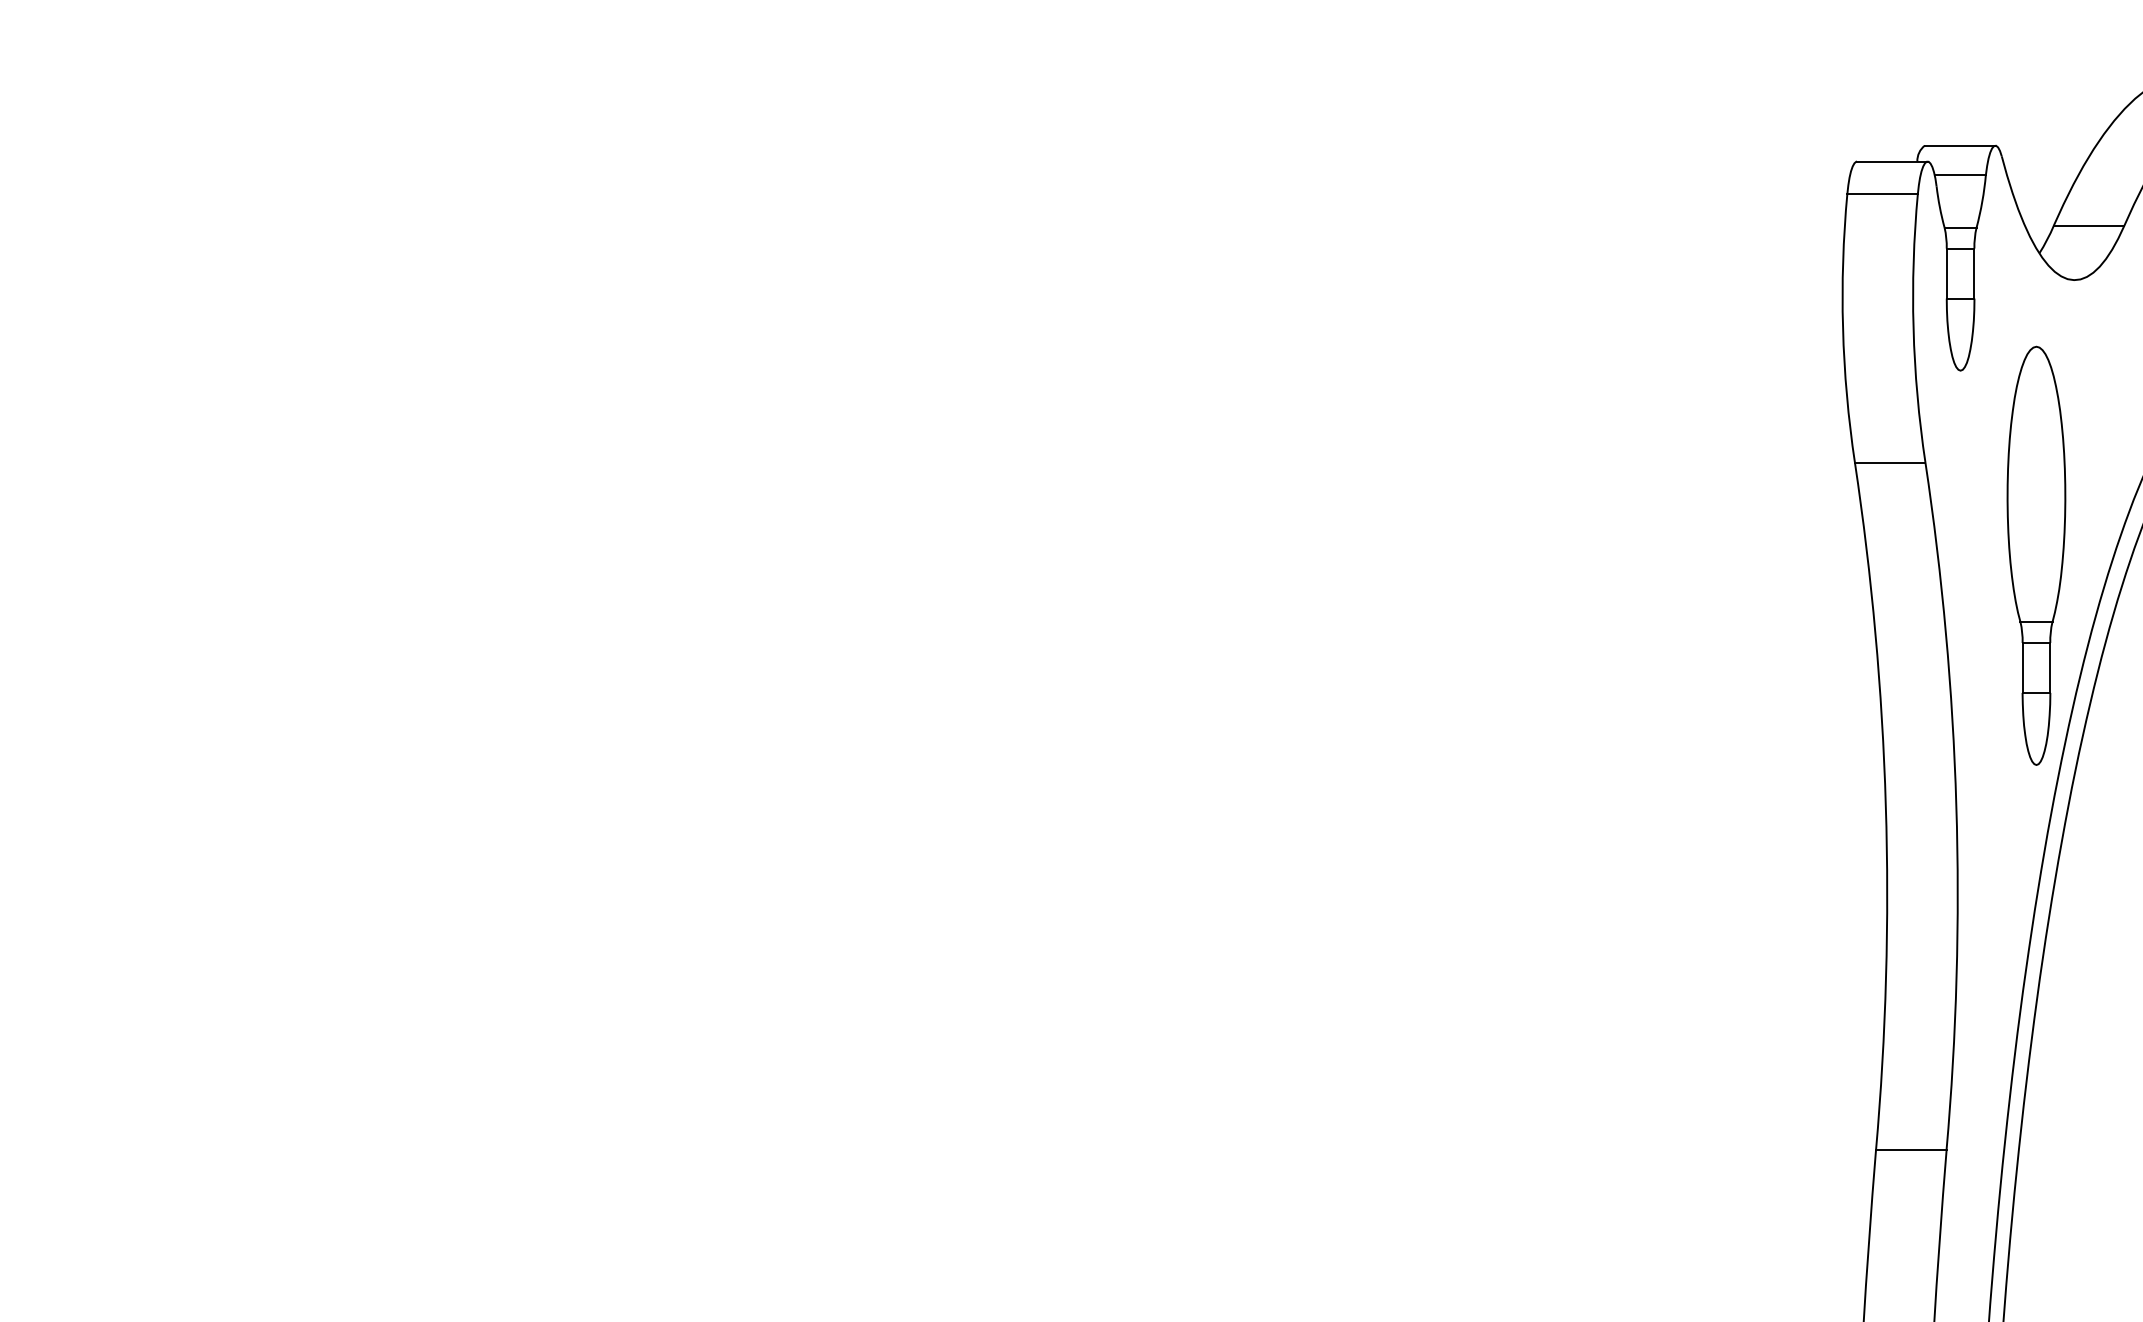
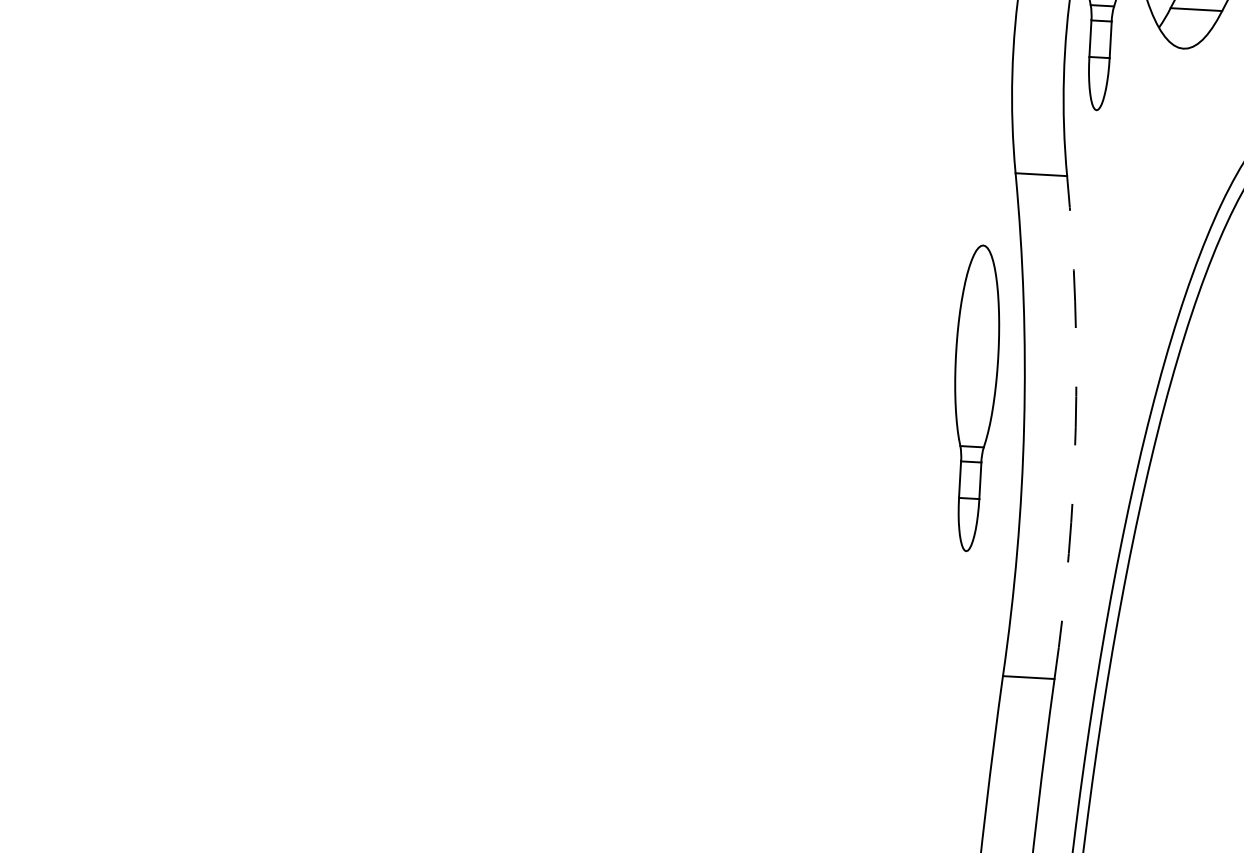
part: (2036, 555) -> (974, 398), moved
arc: (1956, 805) -> (1075, 427), solid -> dashed

